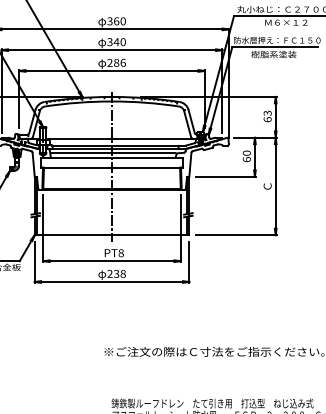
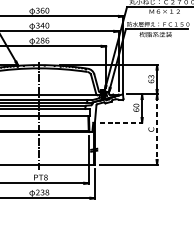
line: (225, 176) -> (120, 122), solid -> dashed
line: (275, 186) -> (156, 129), solid -> dashed

